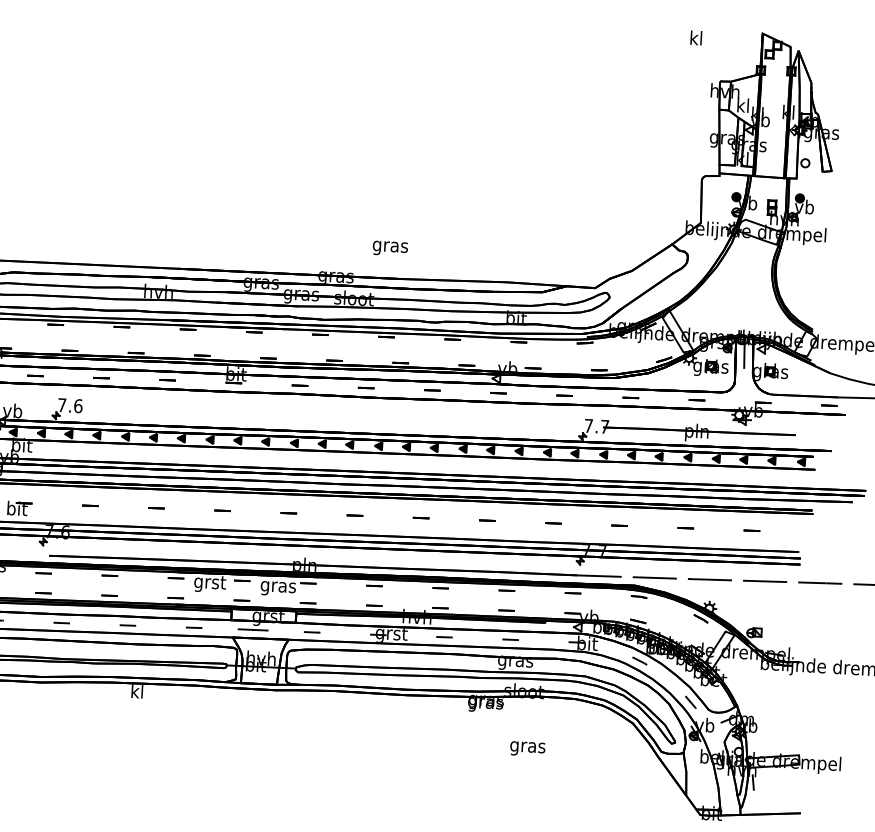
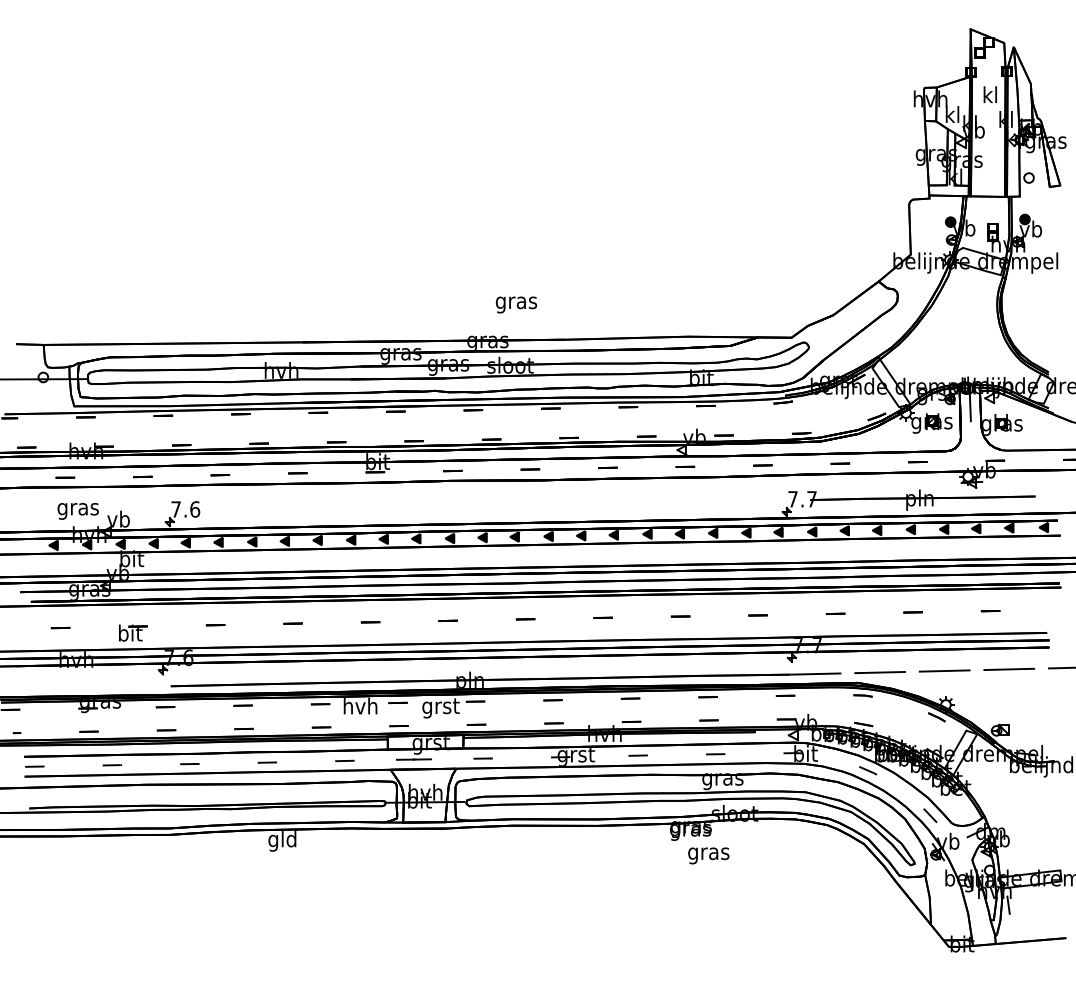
text: (695, 37) -> (989, 94), moved
text: (390, 248) -> (516, 304), moved
text: (209, 582) -> (360, 707), grst -> hvh
text: (278, 587) -> (440, 708), gras -> grst
text: (137, 693) -> (282, 841), kl -> gld
text: (527, 748) -> (708, 855), moved

